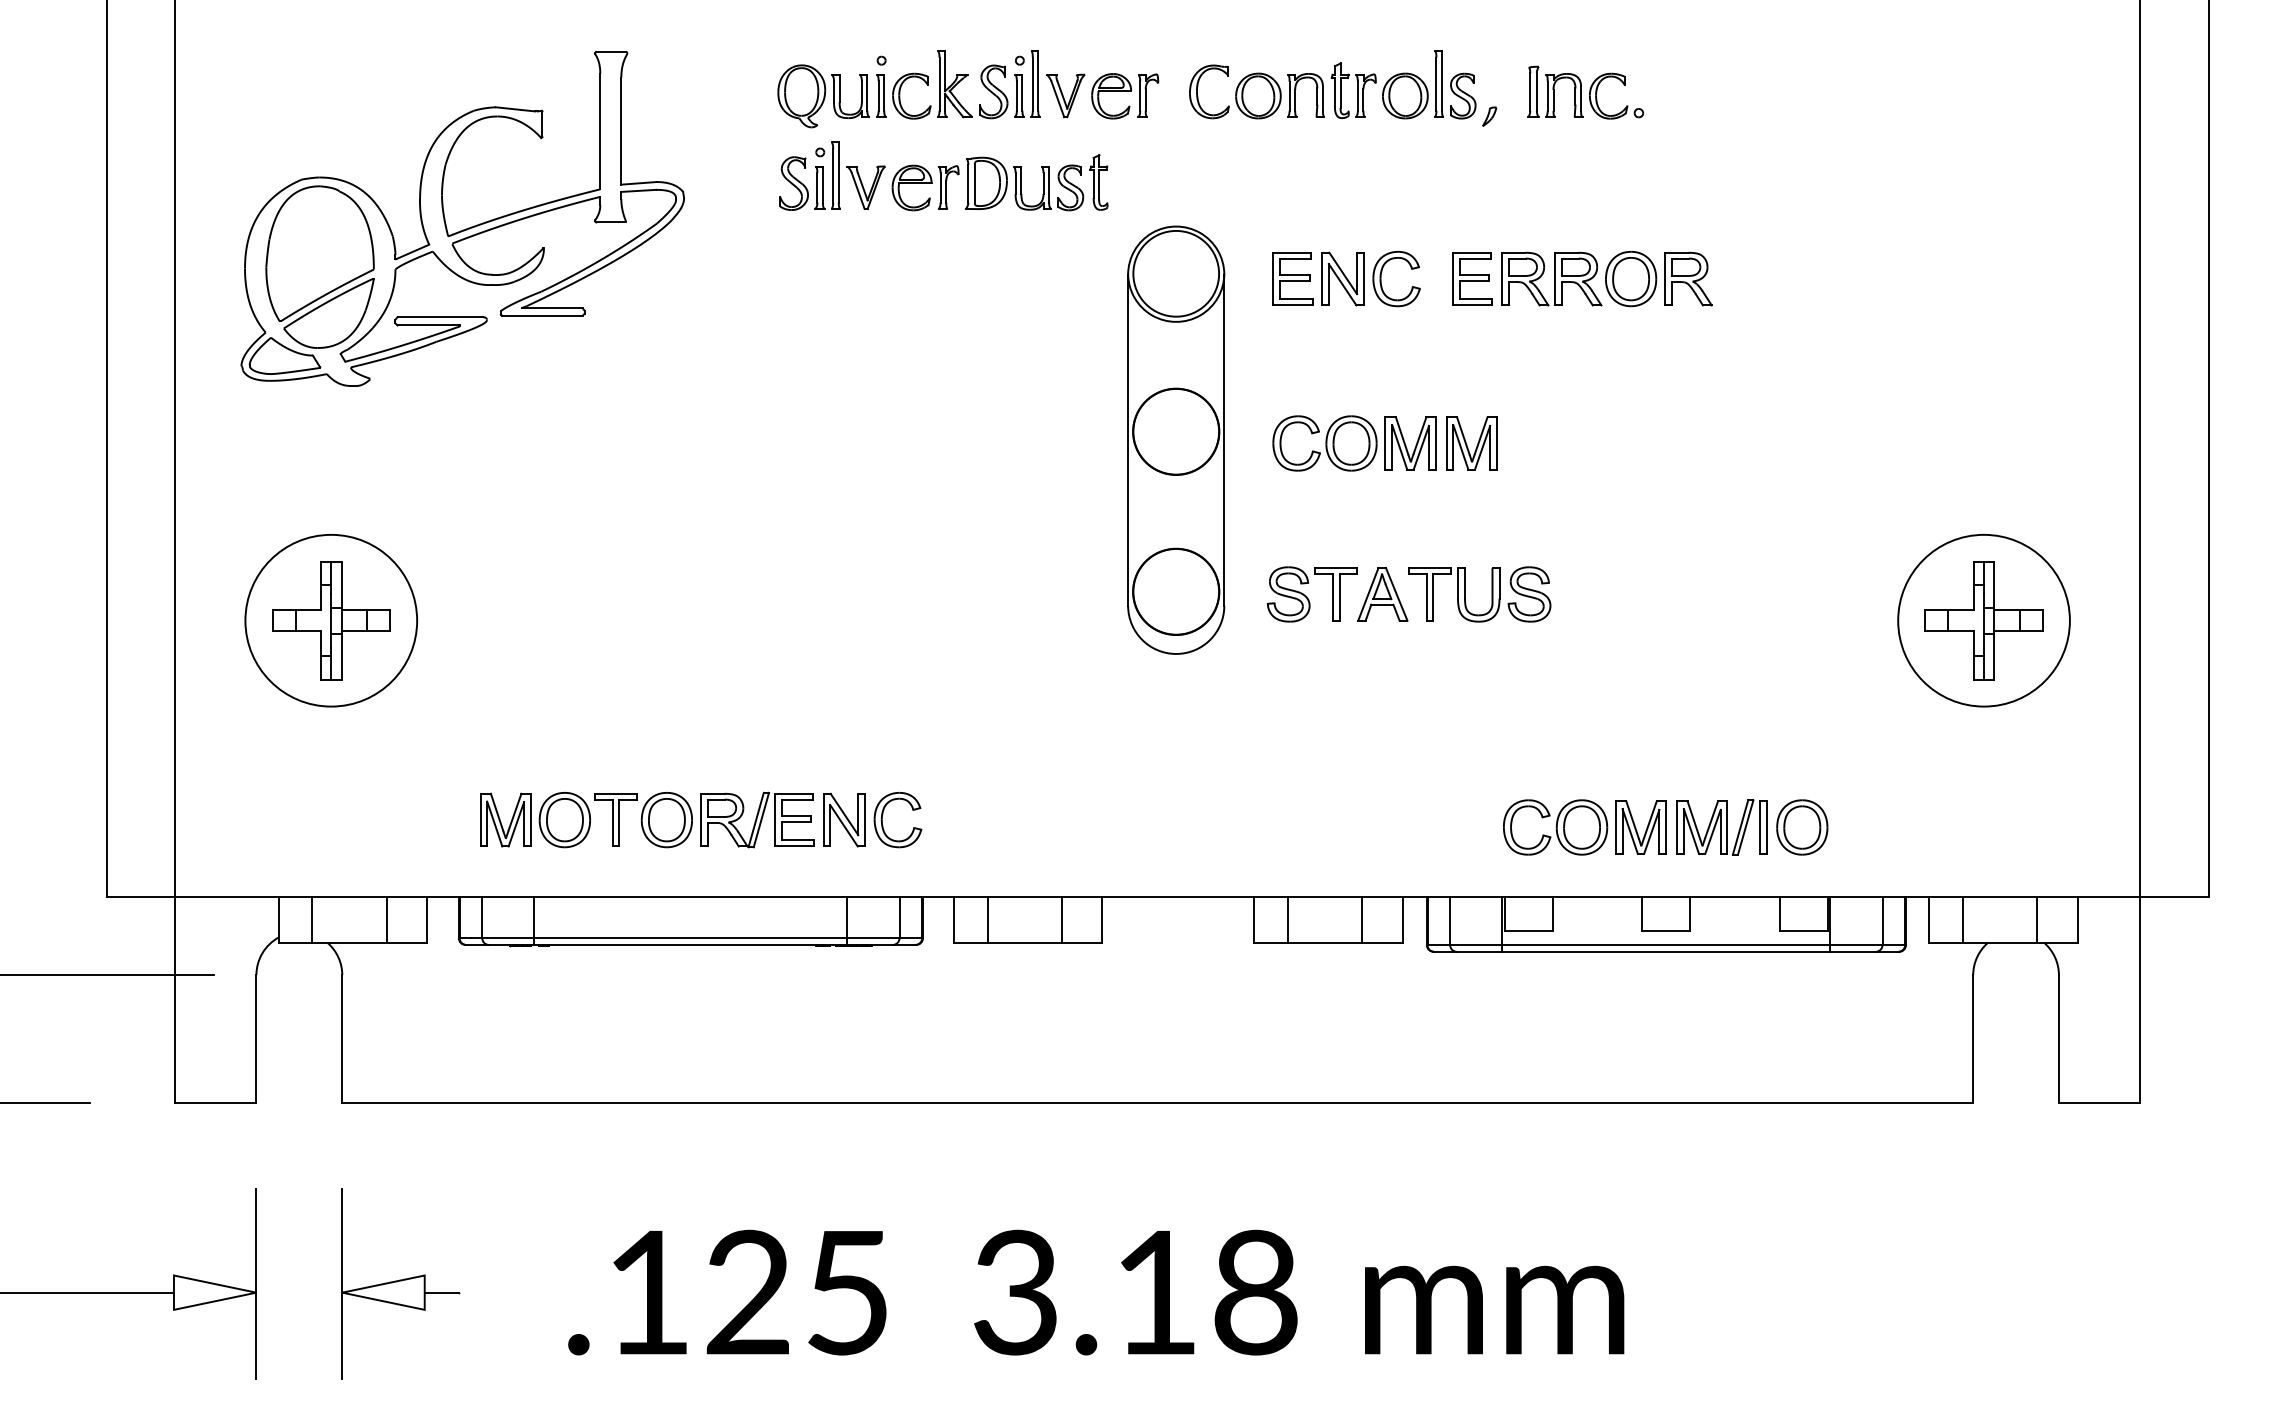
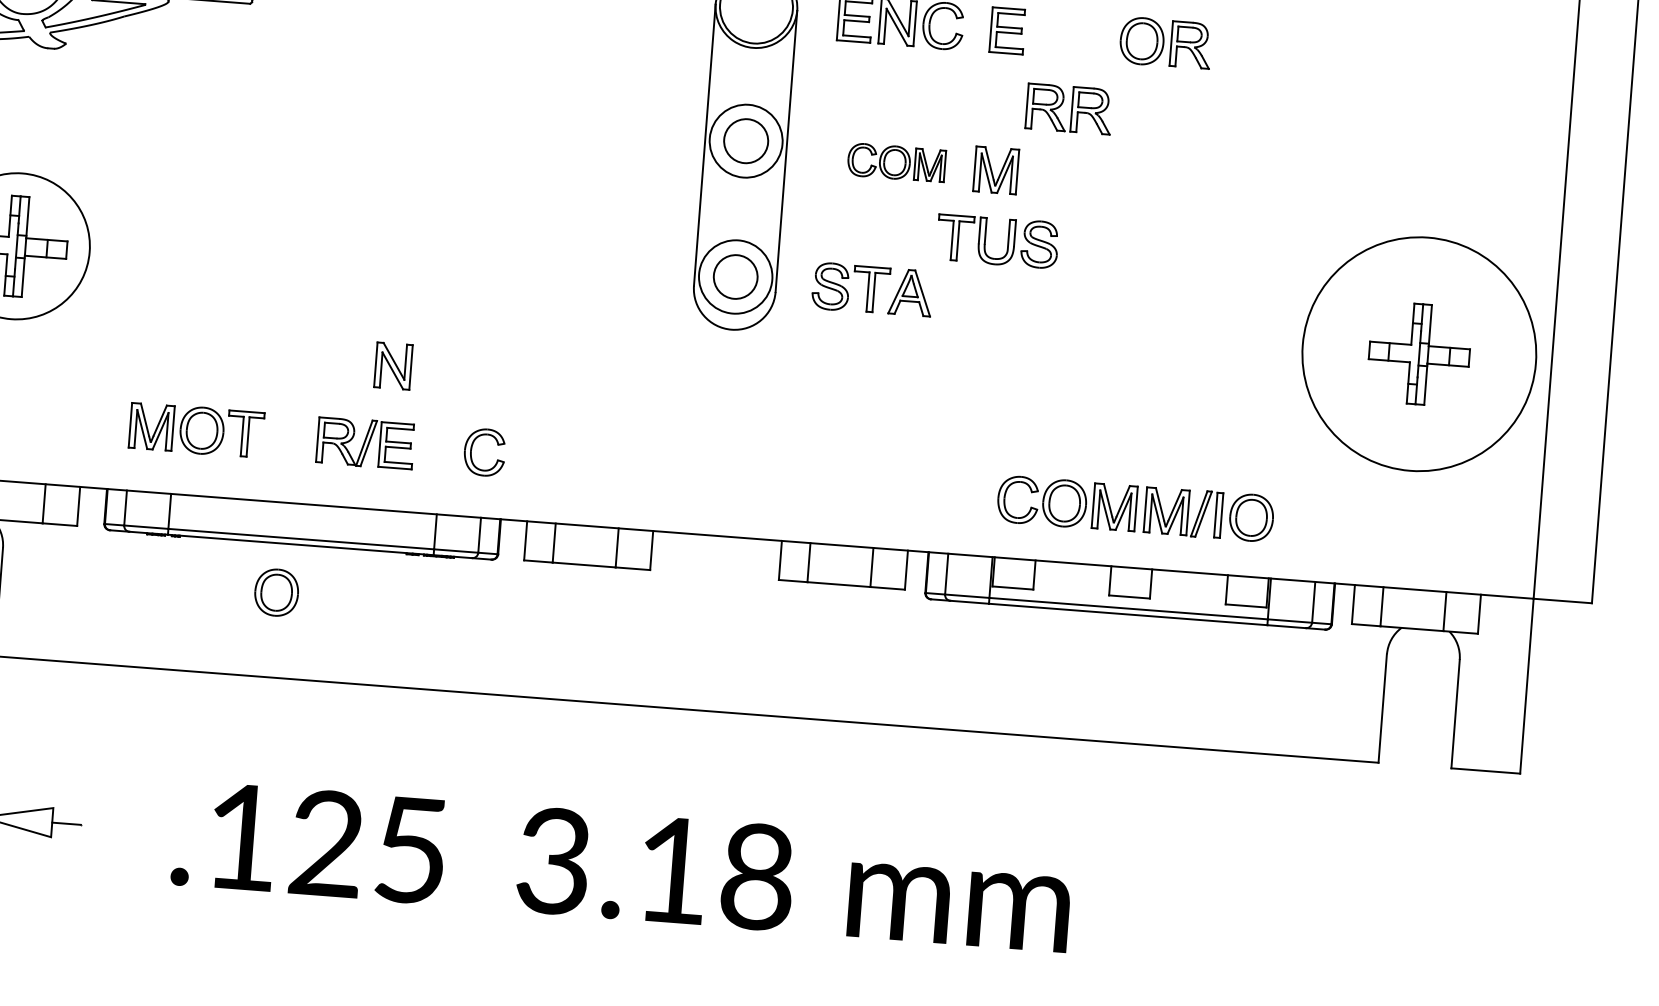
part: (1551, 278) -> (1069, 108), moved
circle: (1176, 431) -> (746, 140), size x0.6
part: (1354, 443) -> (896, 162), size x0.7
circle: (1176, 591) -> (735, 276), size x0.6
part: (1491, 594) -> (1007, 242), moved
circle: (1983, 620) -> (1418, 354), size x1.6
part: (844, 819) -> (393, 365), moved
part: (666, 820) -> (276, 593), moved

